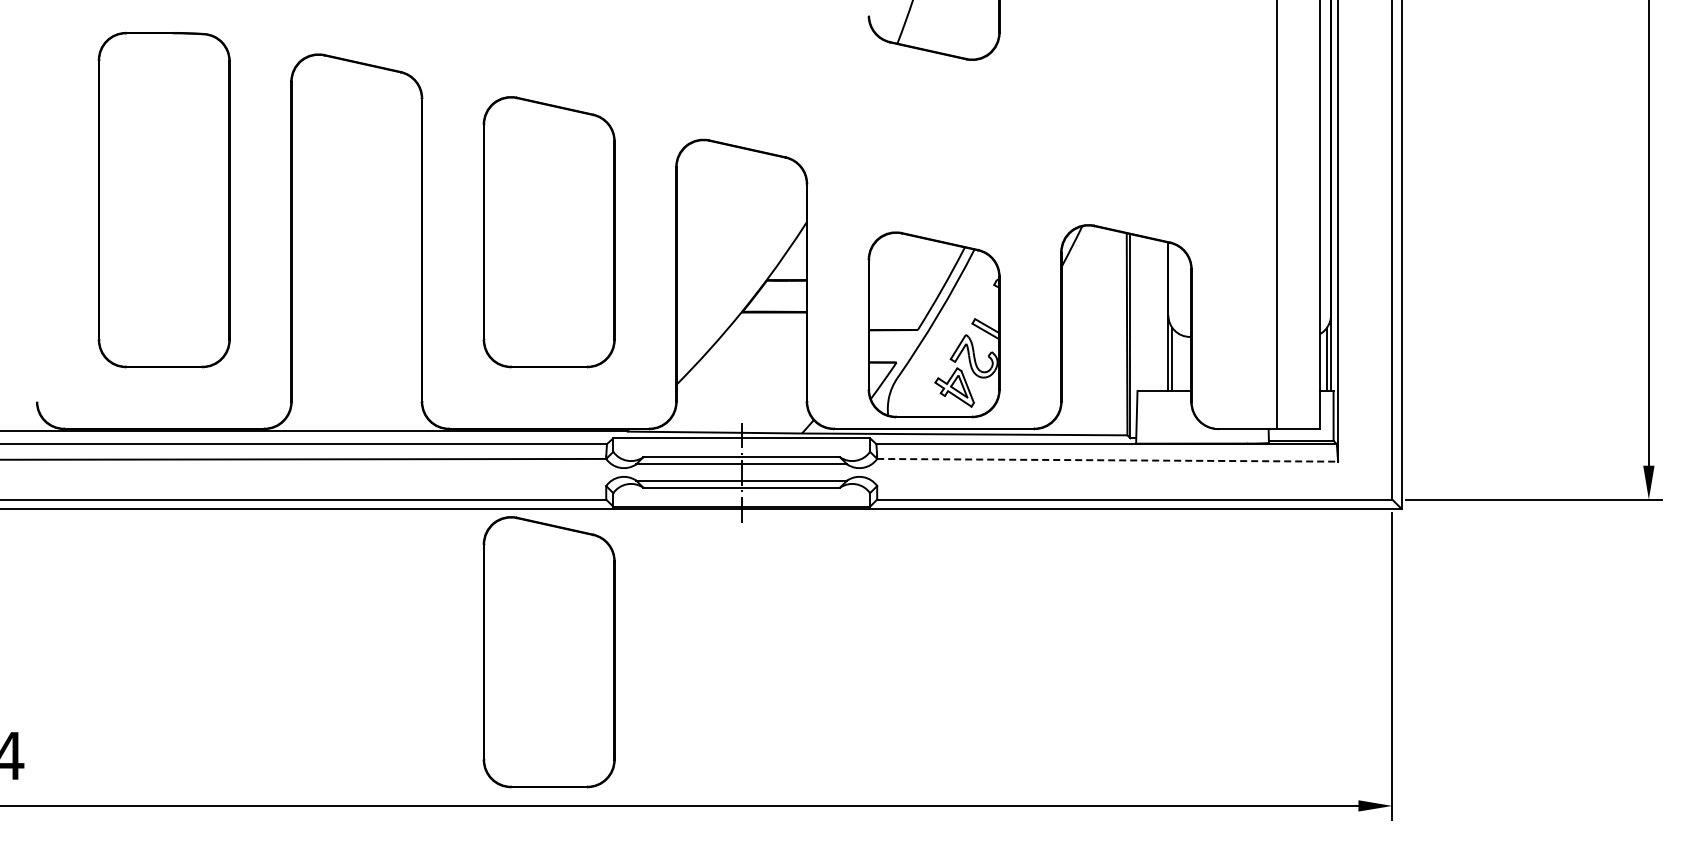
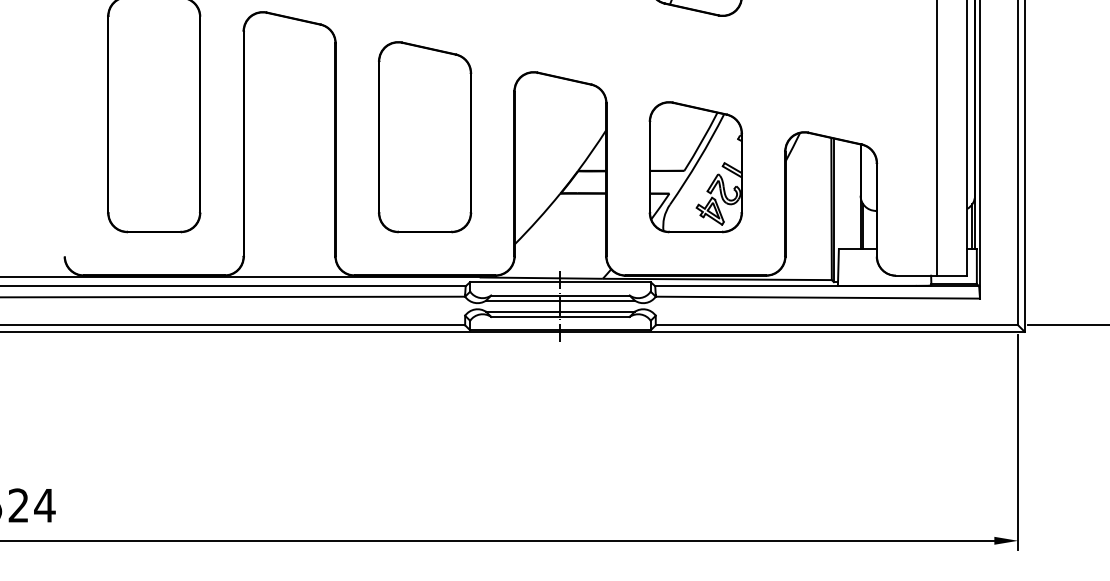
part: (933, 324) -> (695, 166), moved
line: (1108, 460) -> (818, 297), dashed -> solid
part: (548, 652) -> (424, 432), removed

